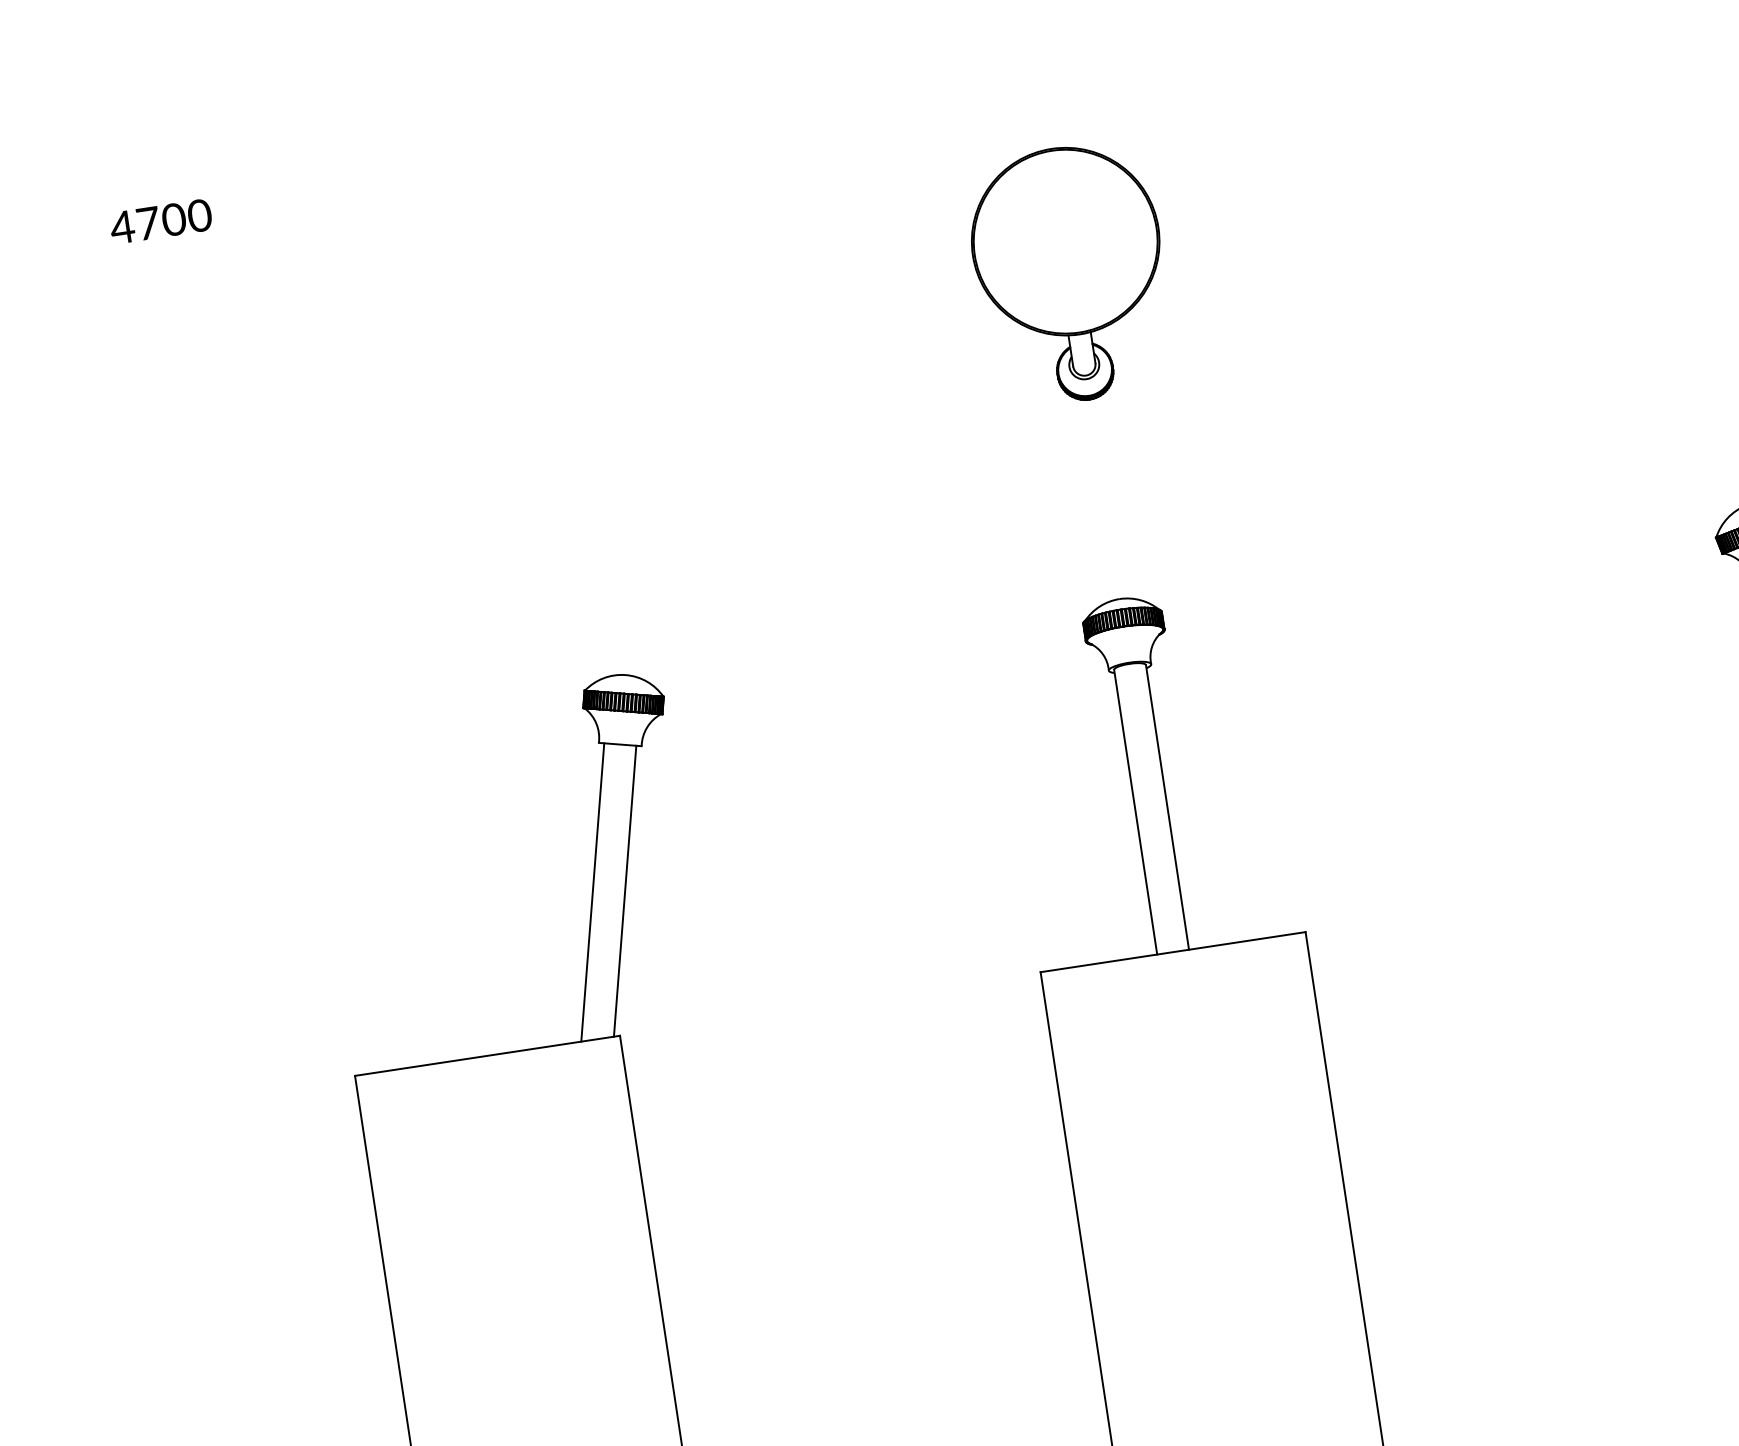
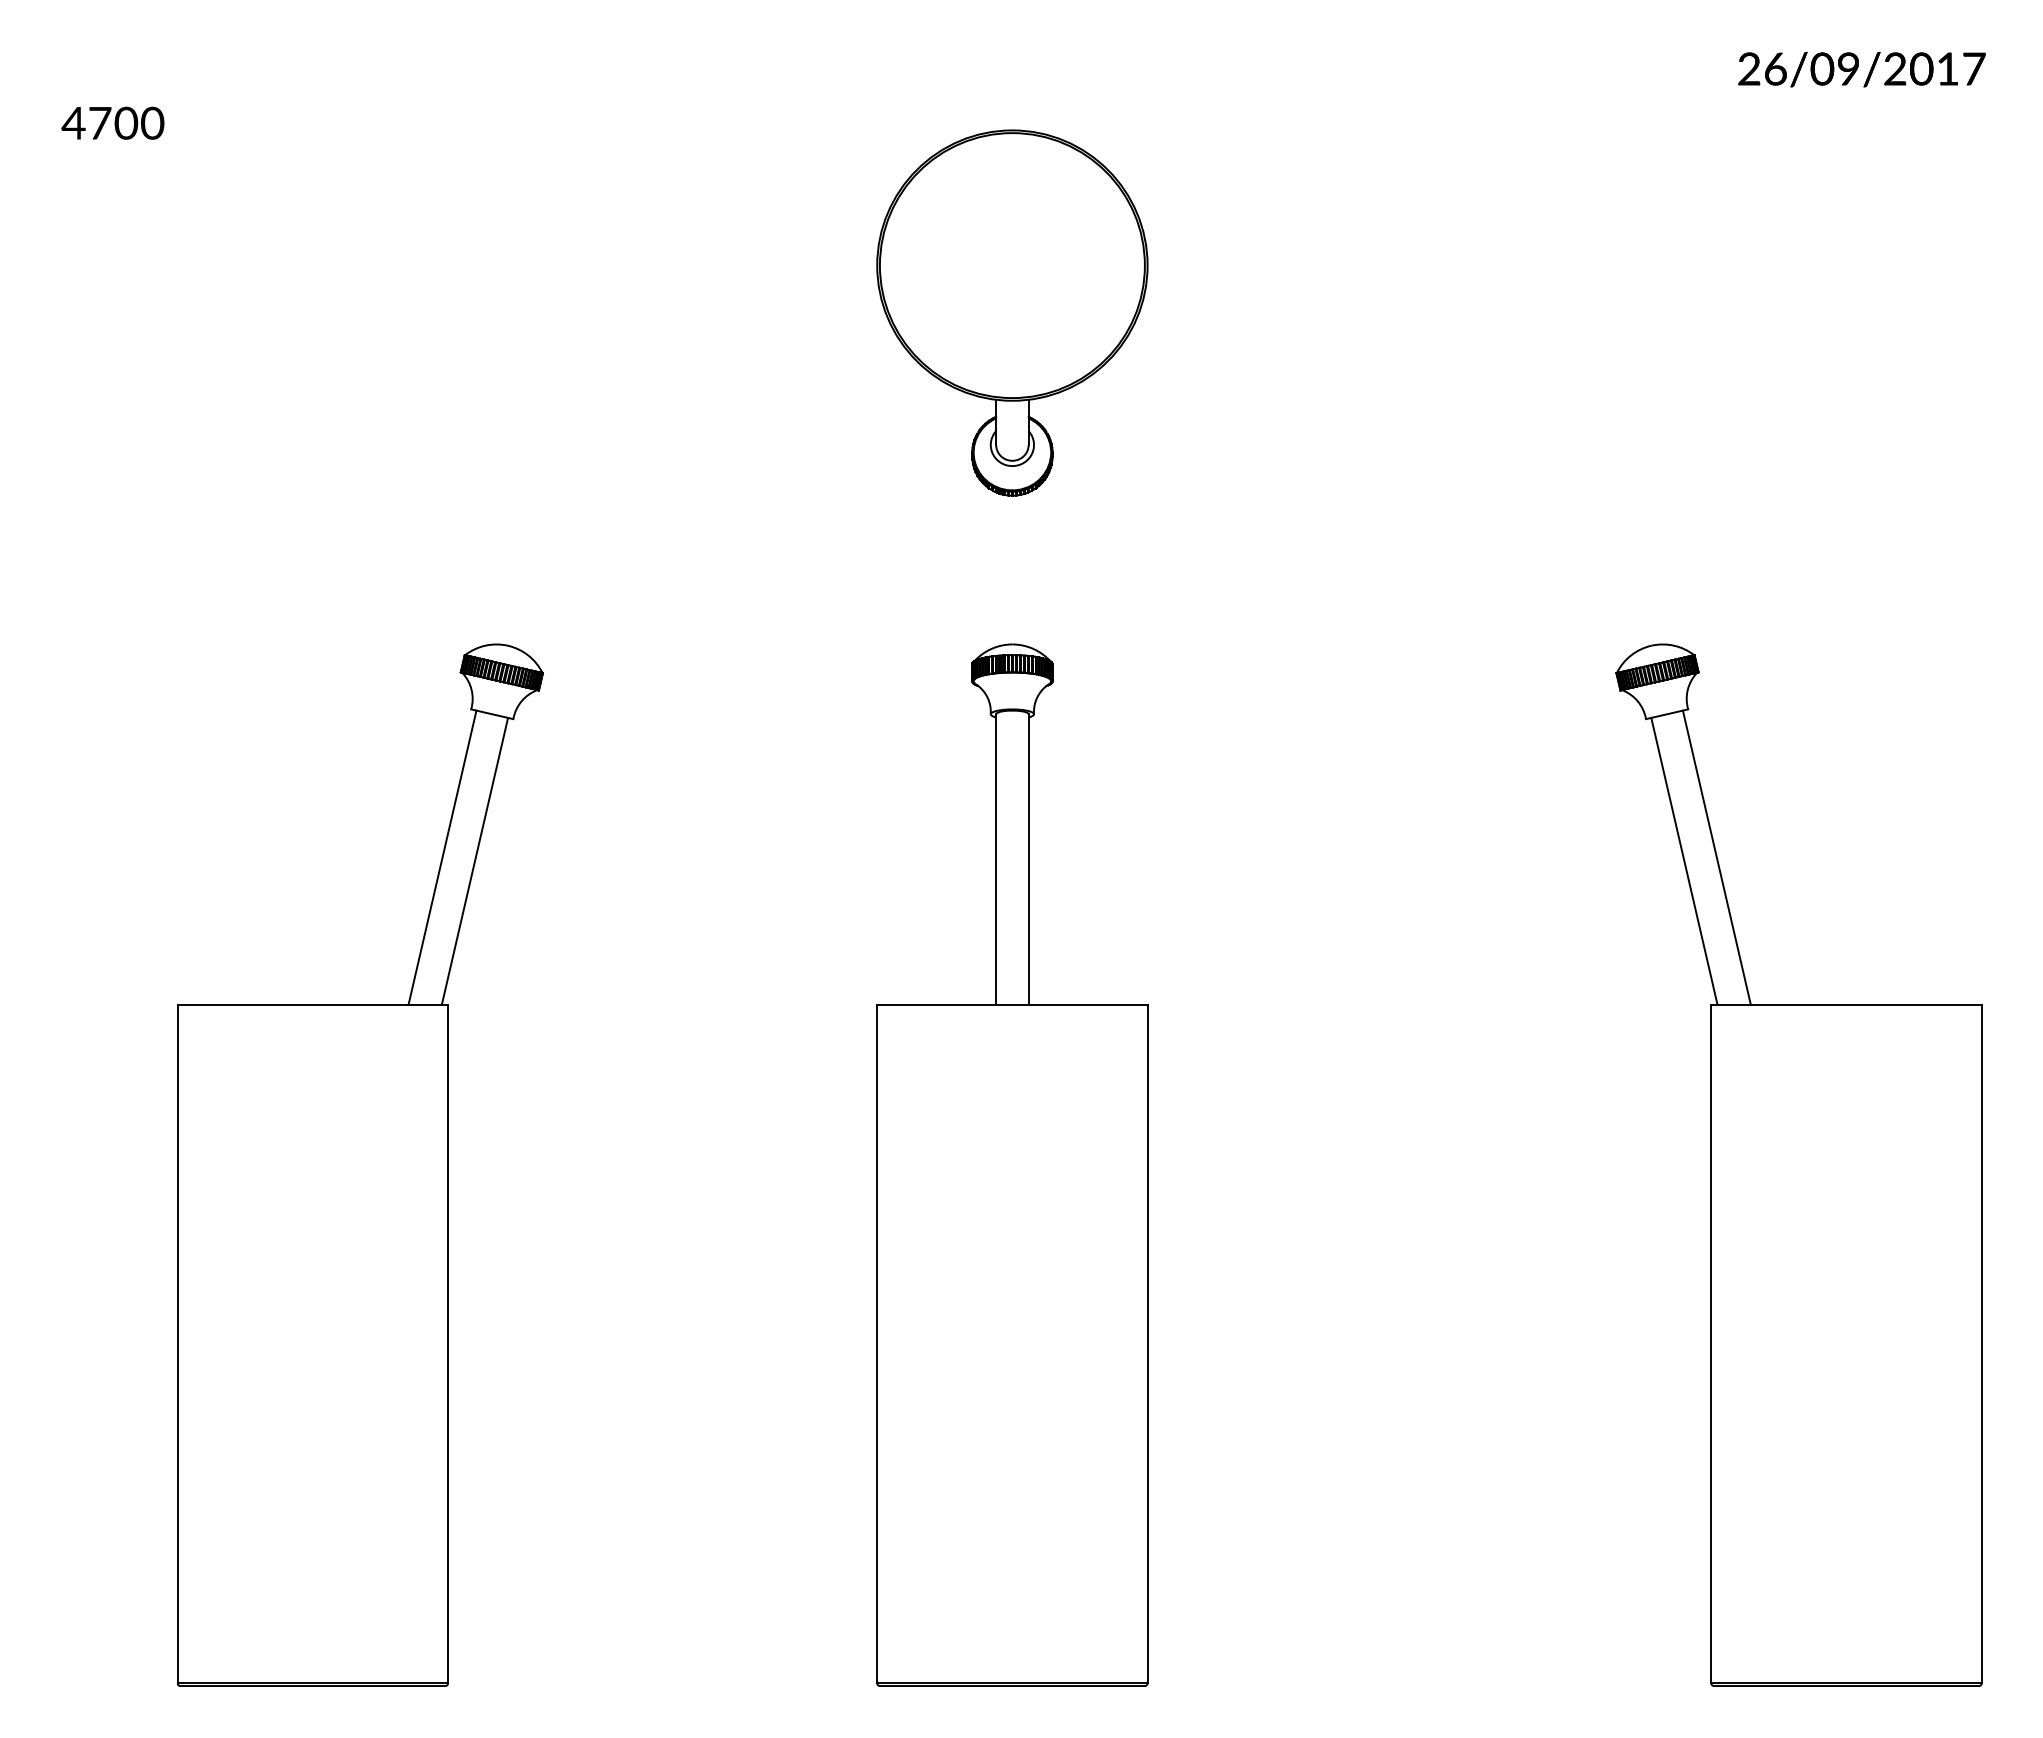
part: (1070, 273) -> (1012, 312), size x1.43

